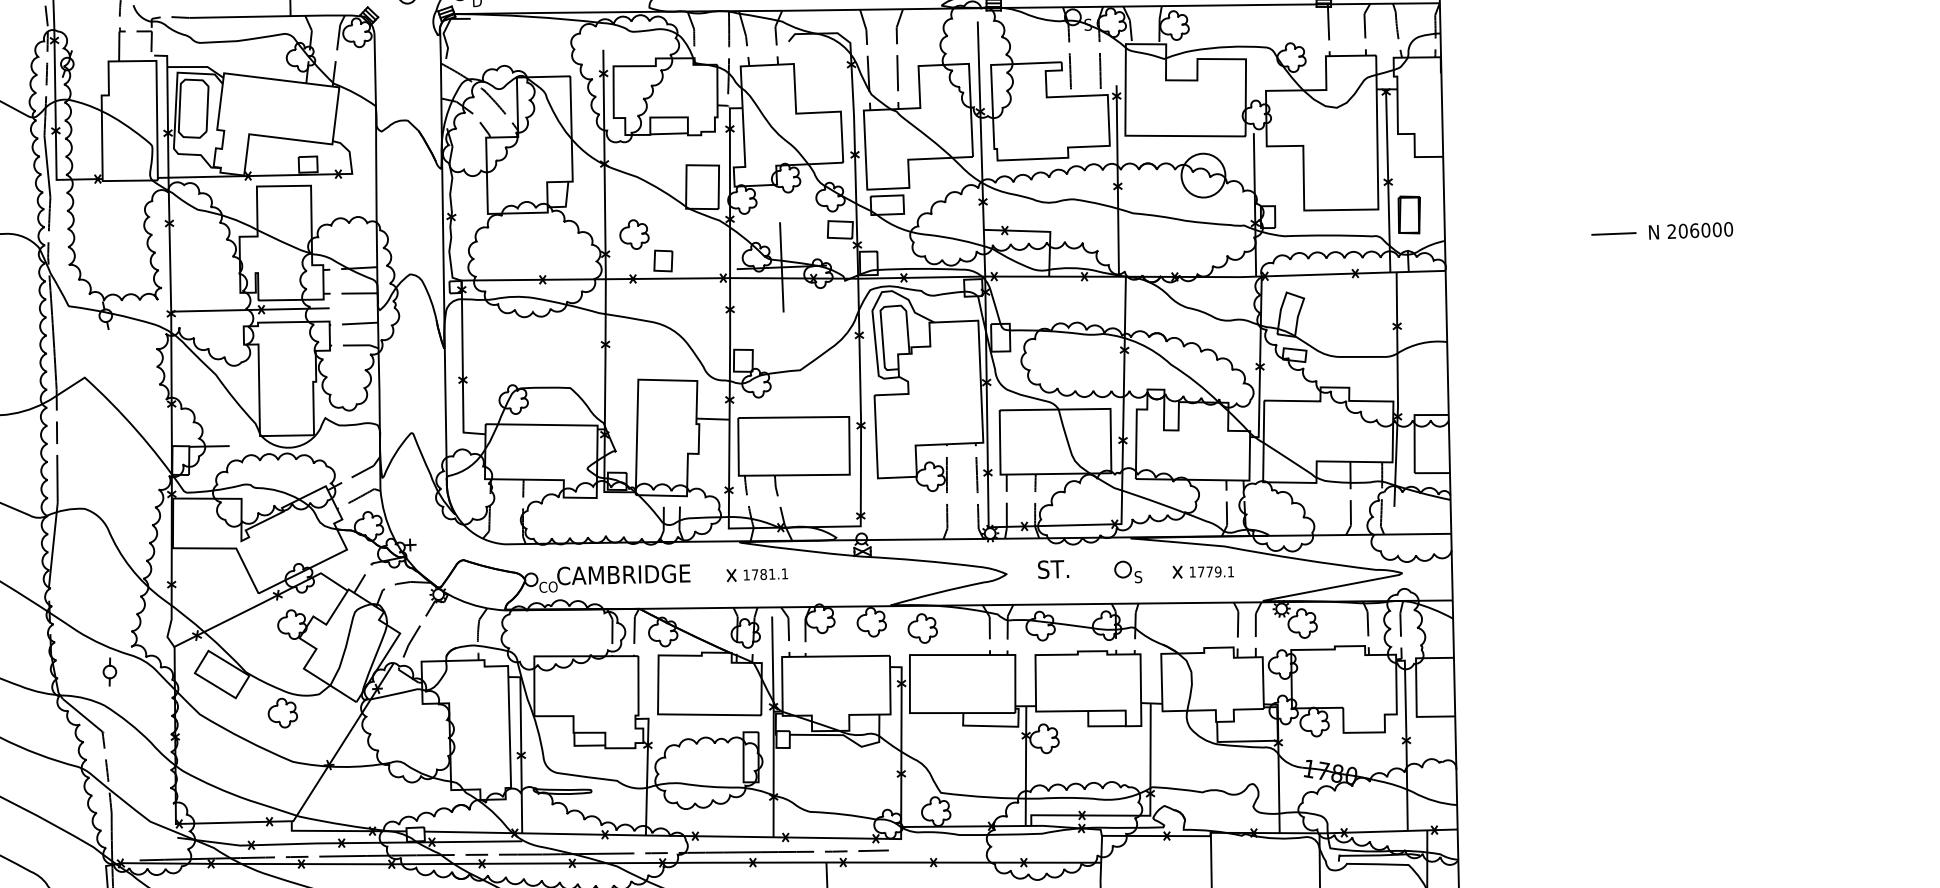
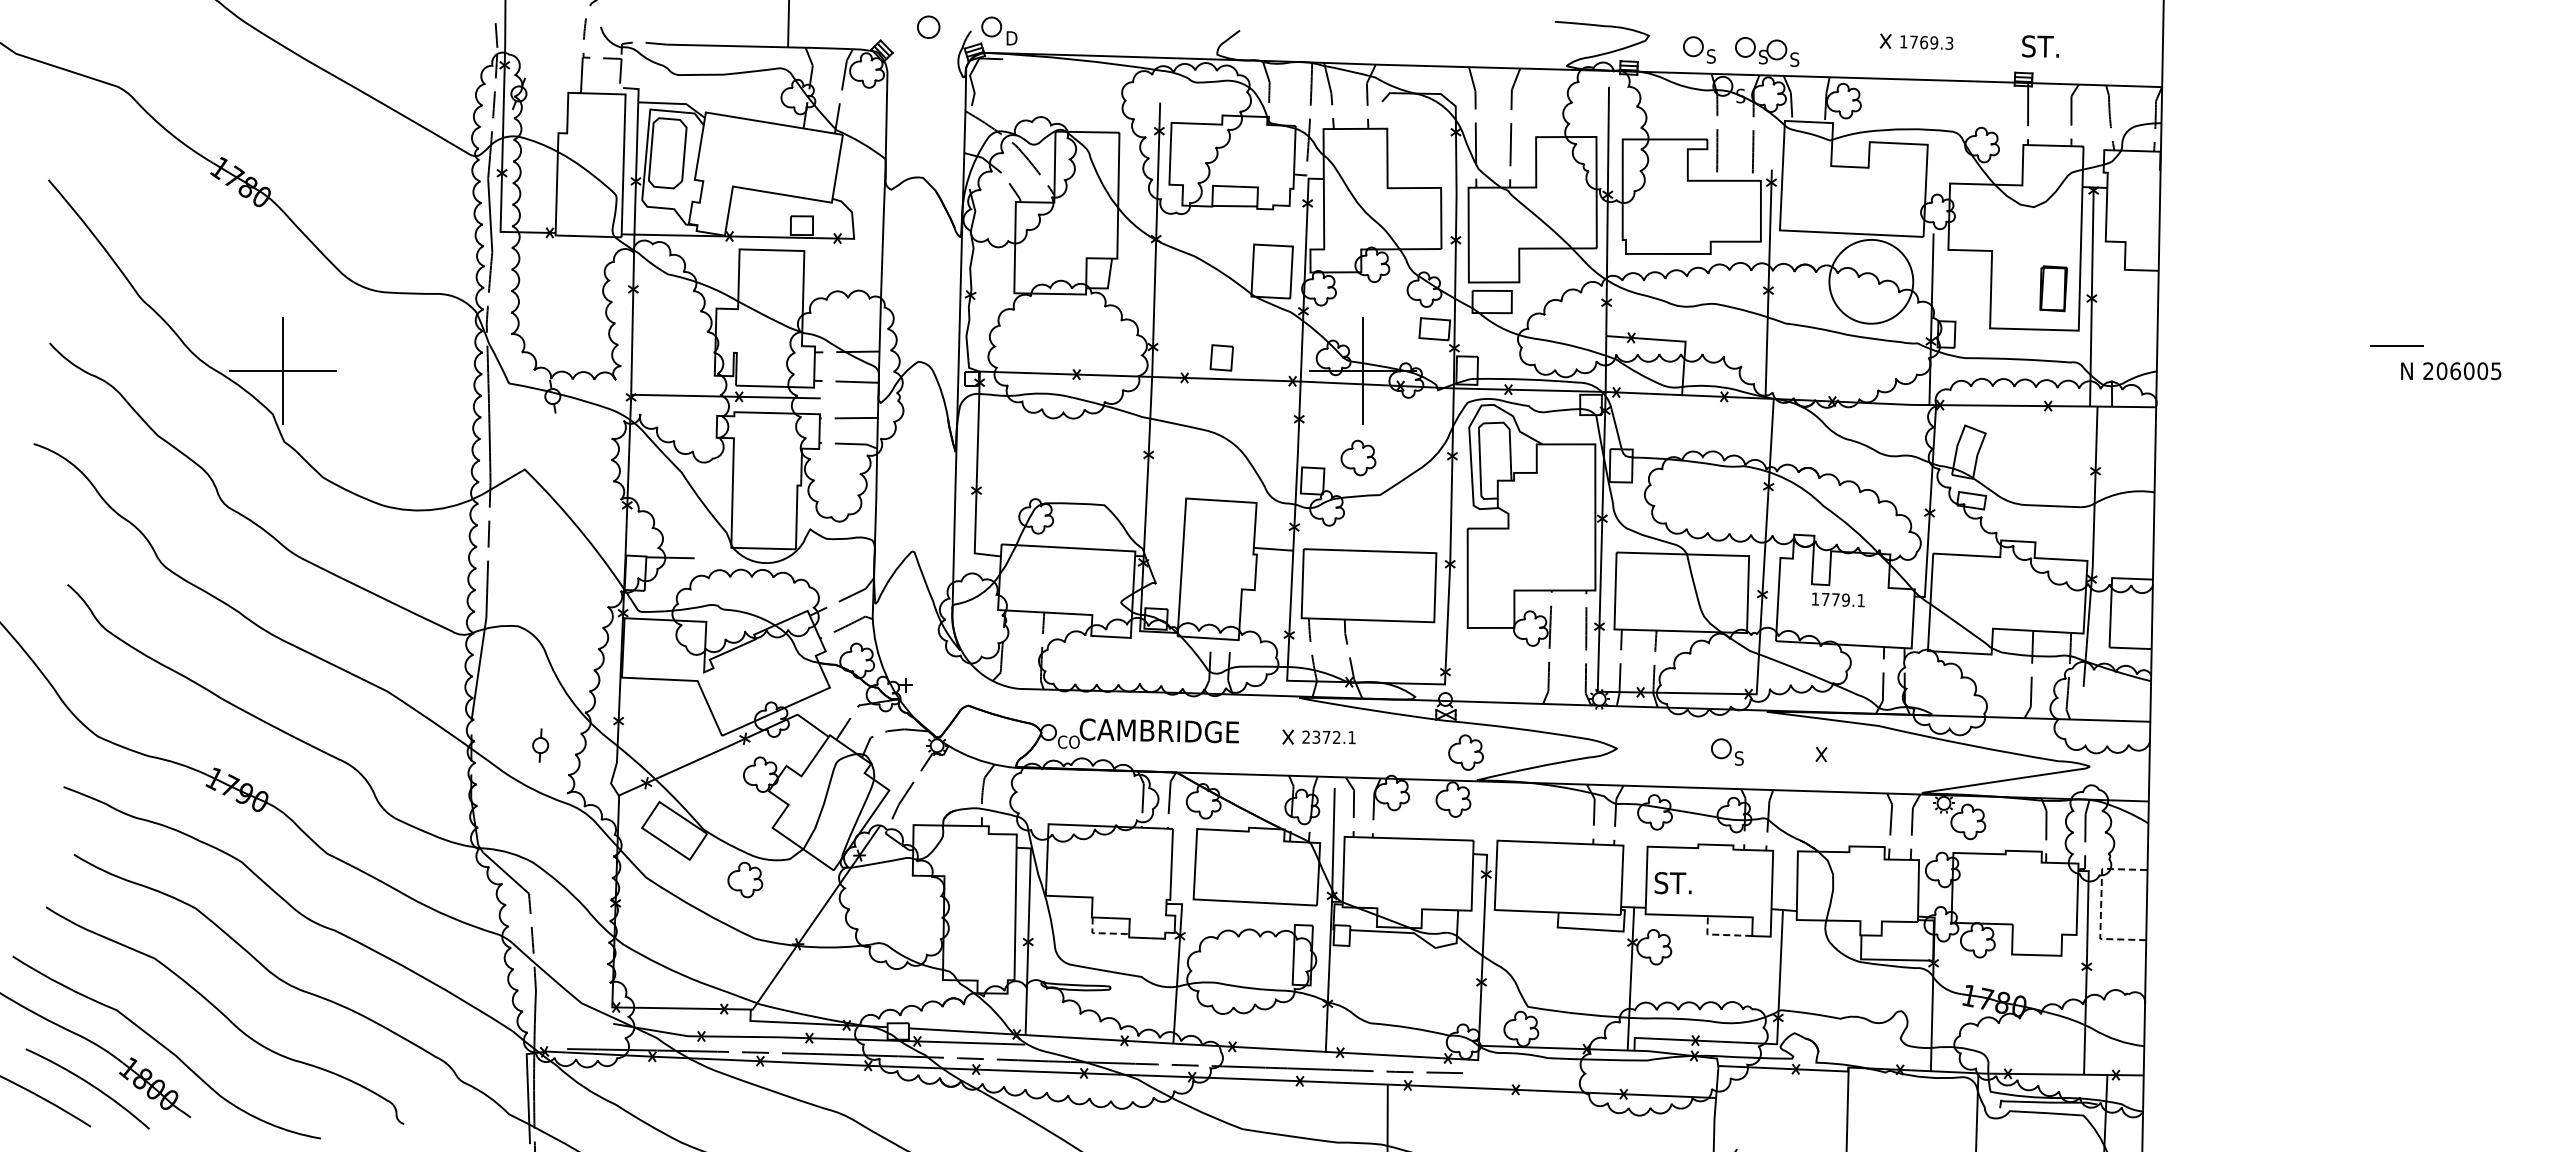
circle: (1203, 175) -> (1871, 281), size x1.6
part: (1409, 214) -> (2053, 288), moved
text: (1728, 229) -> (2496, 371), 206000 -> 206005
line: (1613, 233) -> (2396, 345), moved
part: (634, 234) -> (1358, 457), moved
text: (1052, 569) -> (1672, 883), moved
part: (1128, 571) -> (1727, 751), moved
text: (1211, 571) -> (1838, 599), moved
text: (759, 574) -> (1321, 737), 1781.1 -> 2372.1
part: (922, 628) -> (1465, 752), moved
part: (109, 671) -> (540, 745), moved
line: (1416, 688) -> (2101, 904), solid -> dashed
line: (1098, 726) -> (1719, 934), solid -> dashed
line: (583, 745) -> (1102, 933), solid -> dashed

